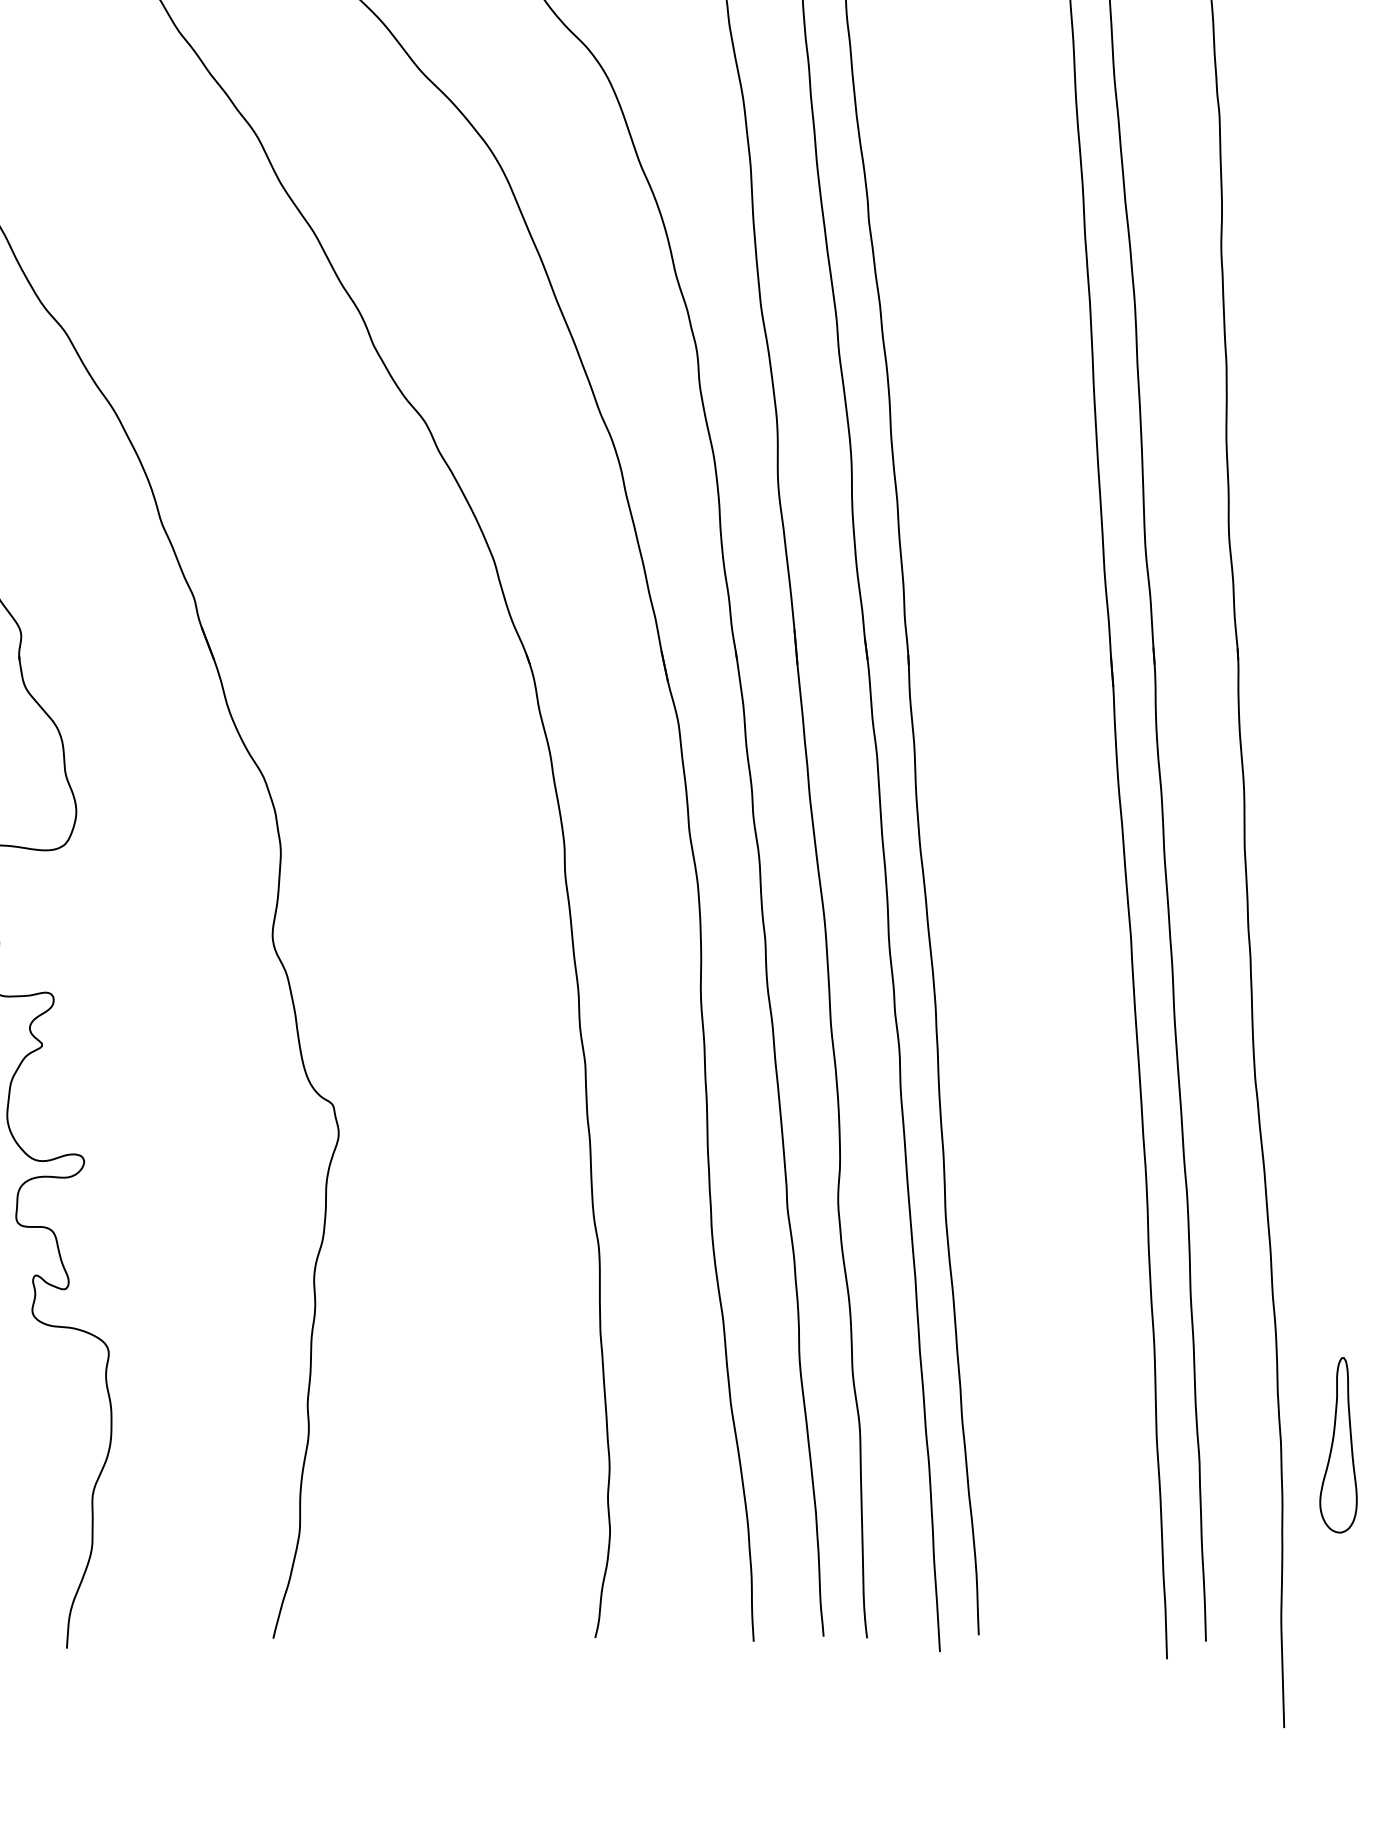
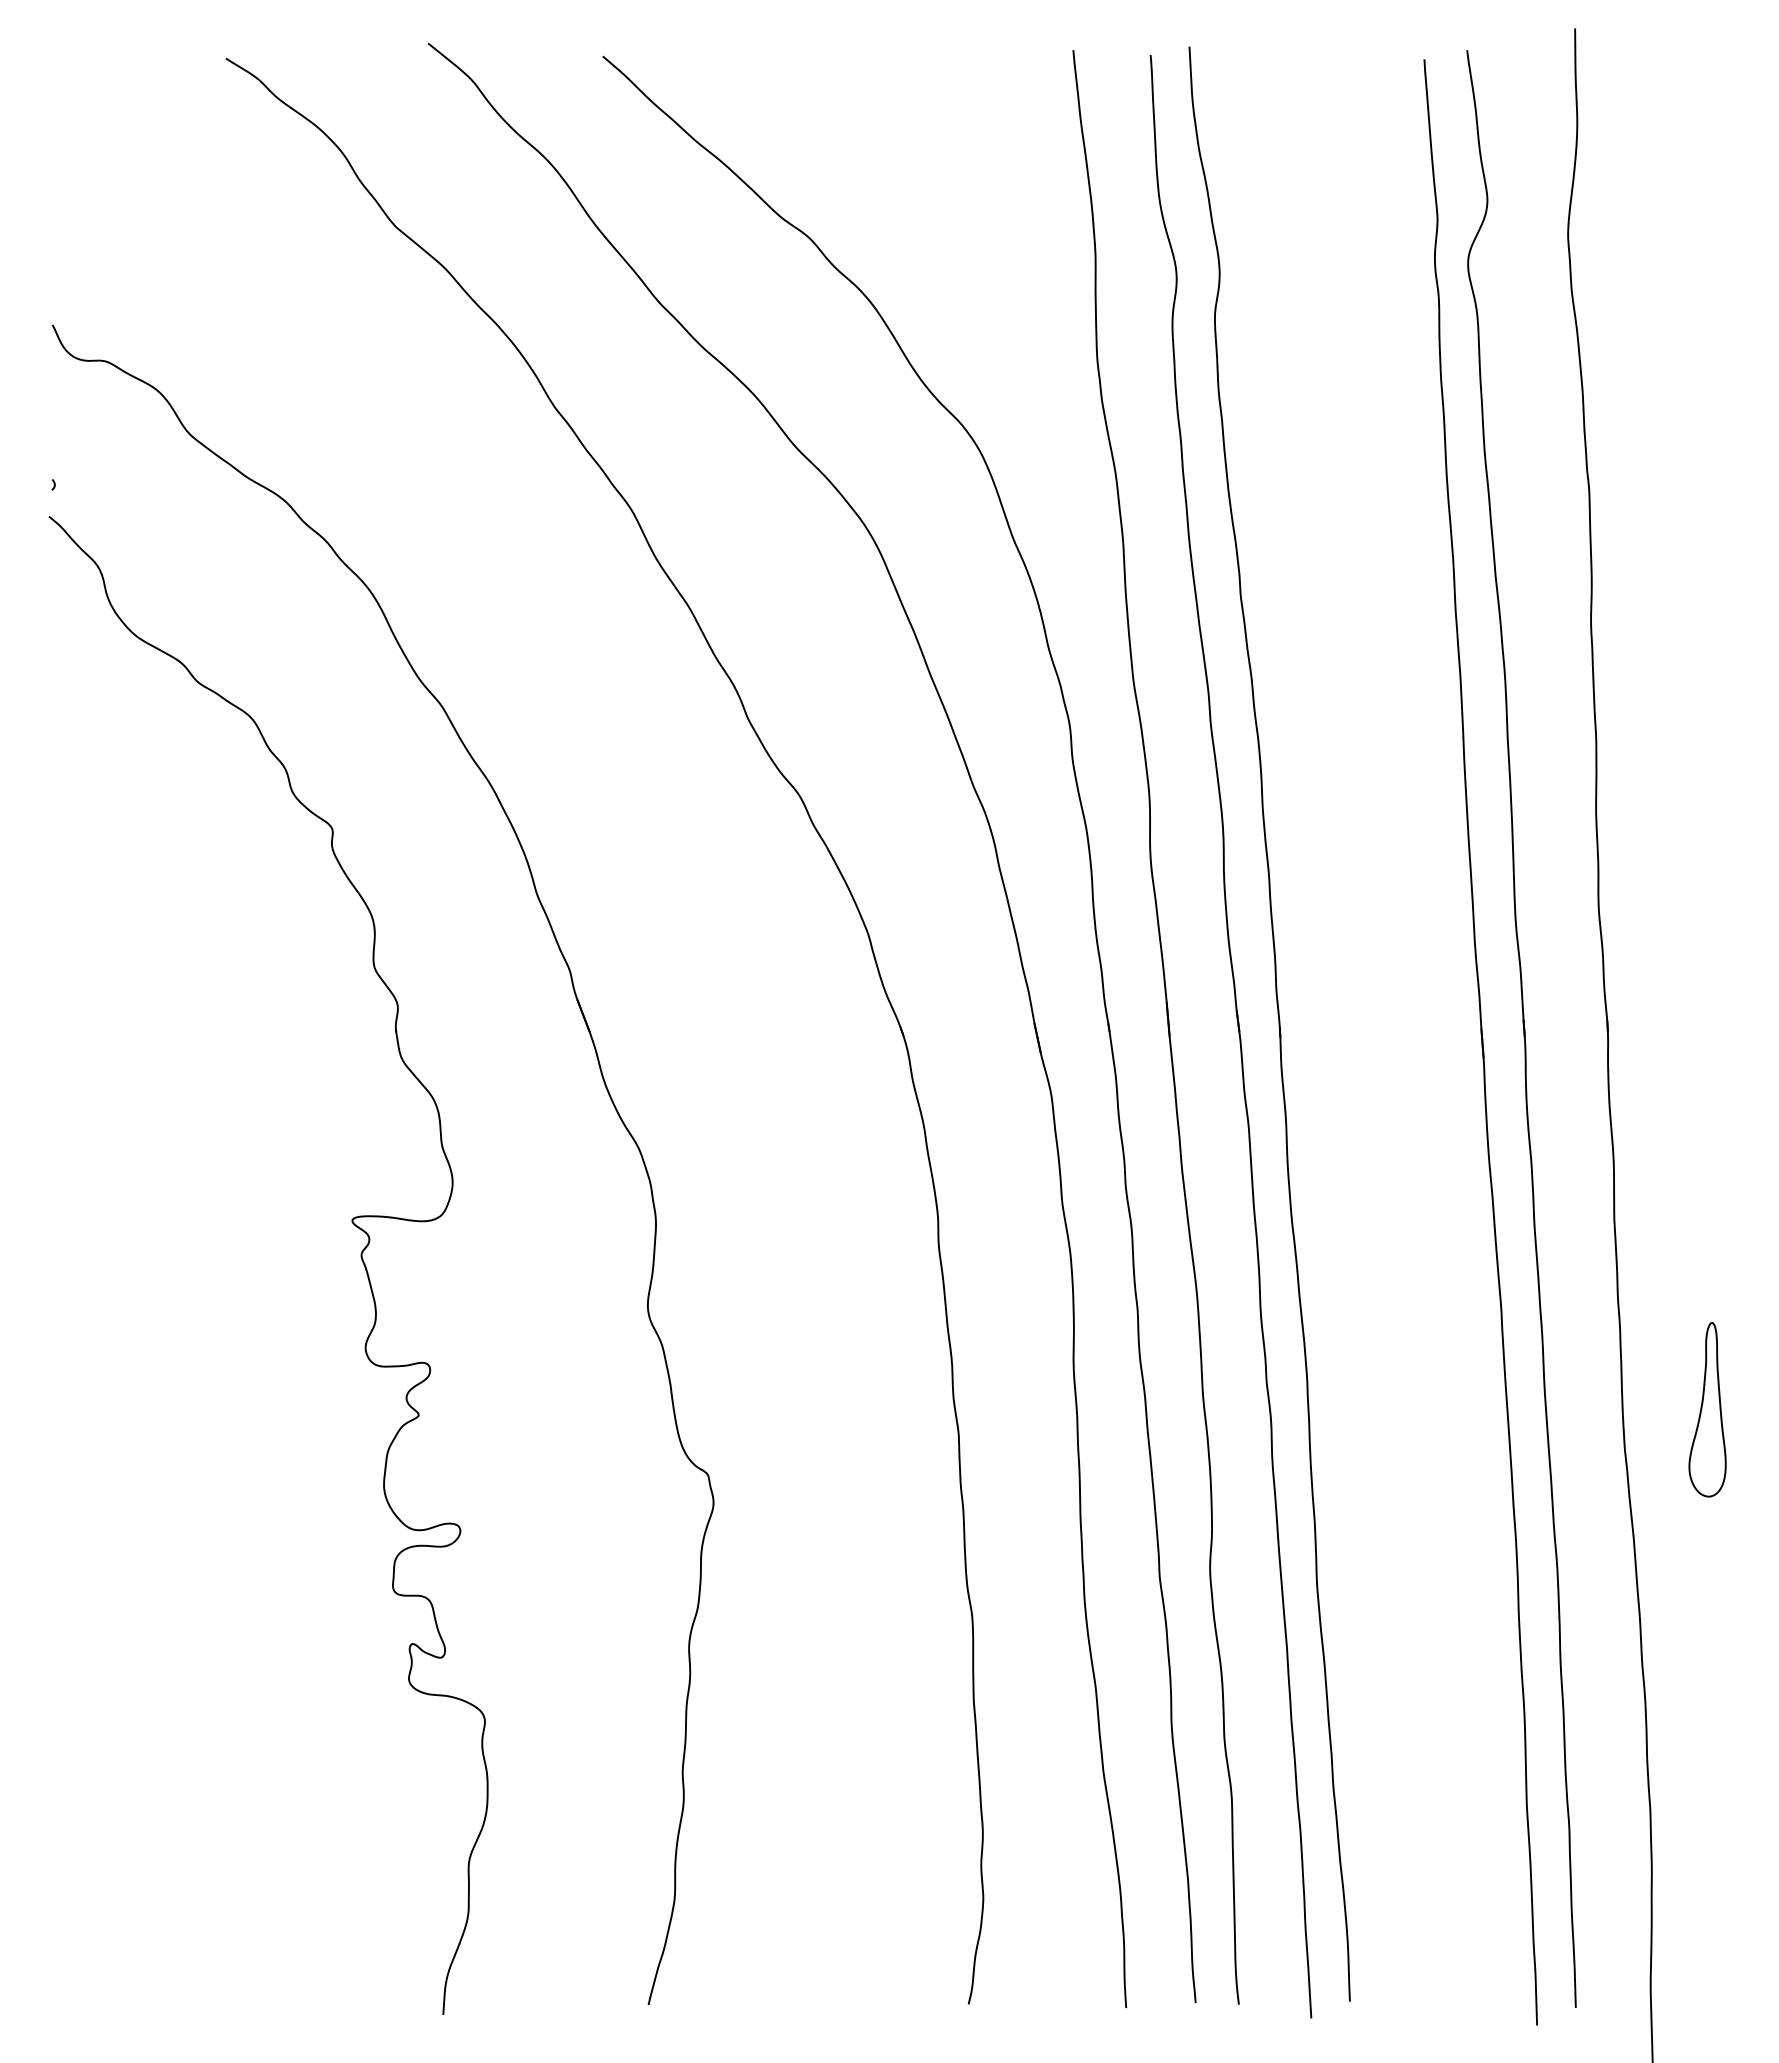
part: (1338, 1444) -> (1707, 1409), moved

